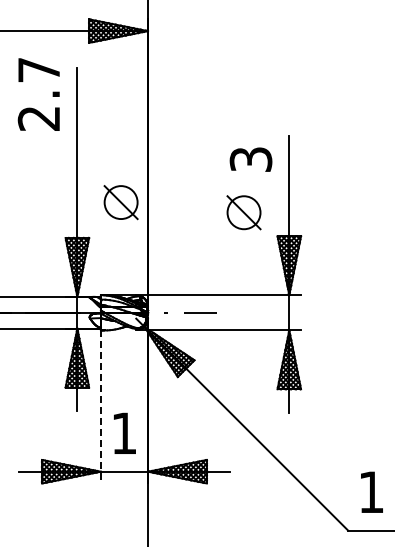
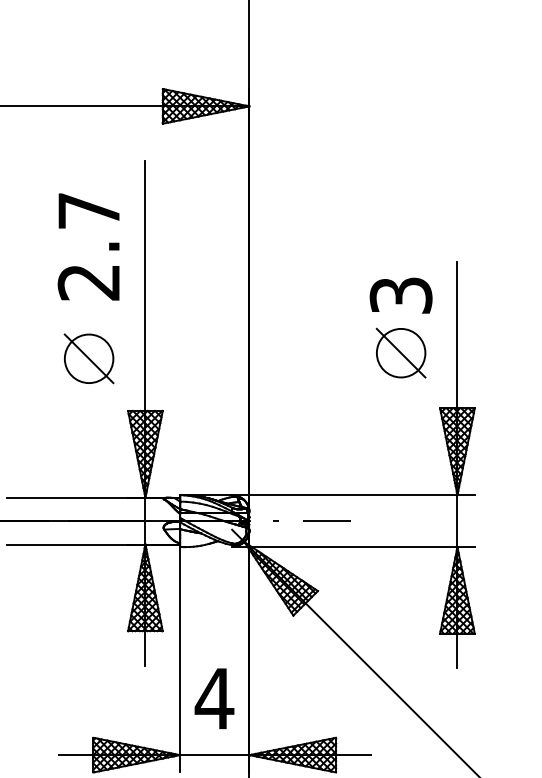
text: (38, 94) -> (88, 246), moved
part: (120, 202) -> (88, 358), moved
part: (243, 212) -> (400, 352), moved
line: (100, 406) -> (179, 659), dashed -> solid
text: (123, 432) -> (213, 697), 1 -> 4

